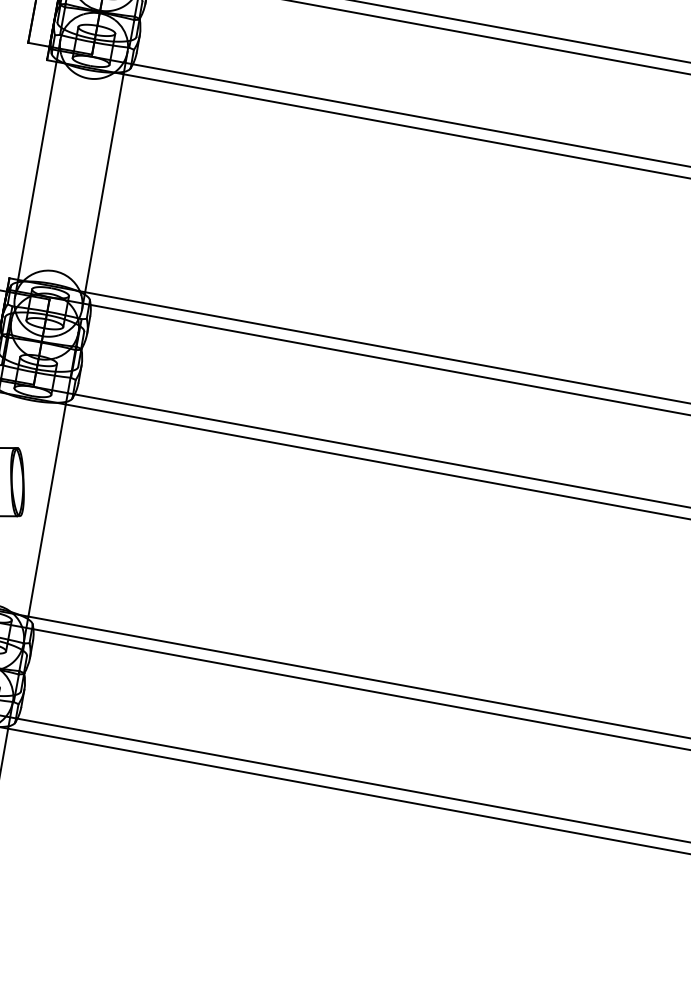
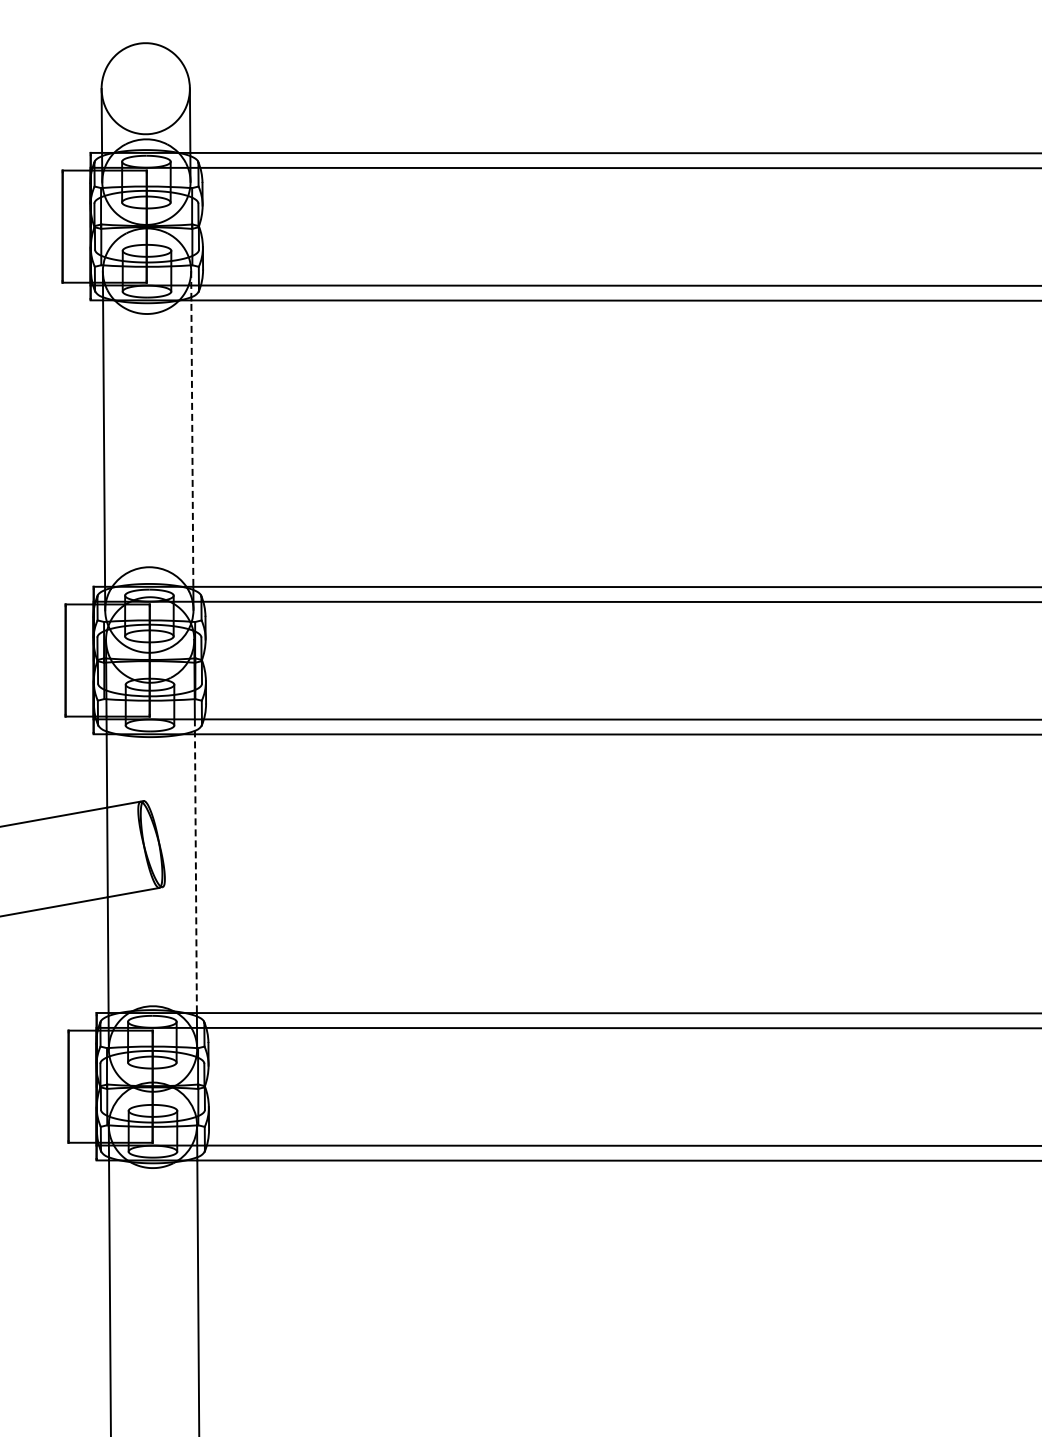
line: (106, 171) -> (192, 428), solid -> dashed
line: (47, 505) -> (195, 866), solid -> dashed

